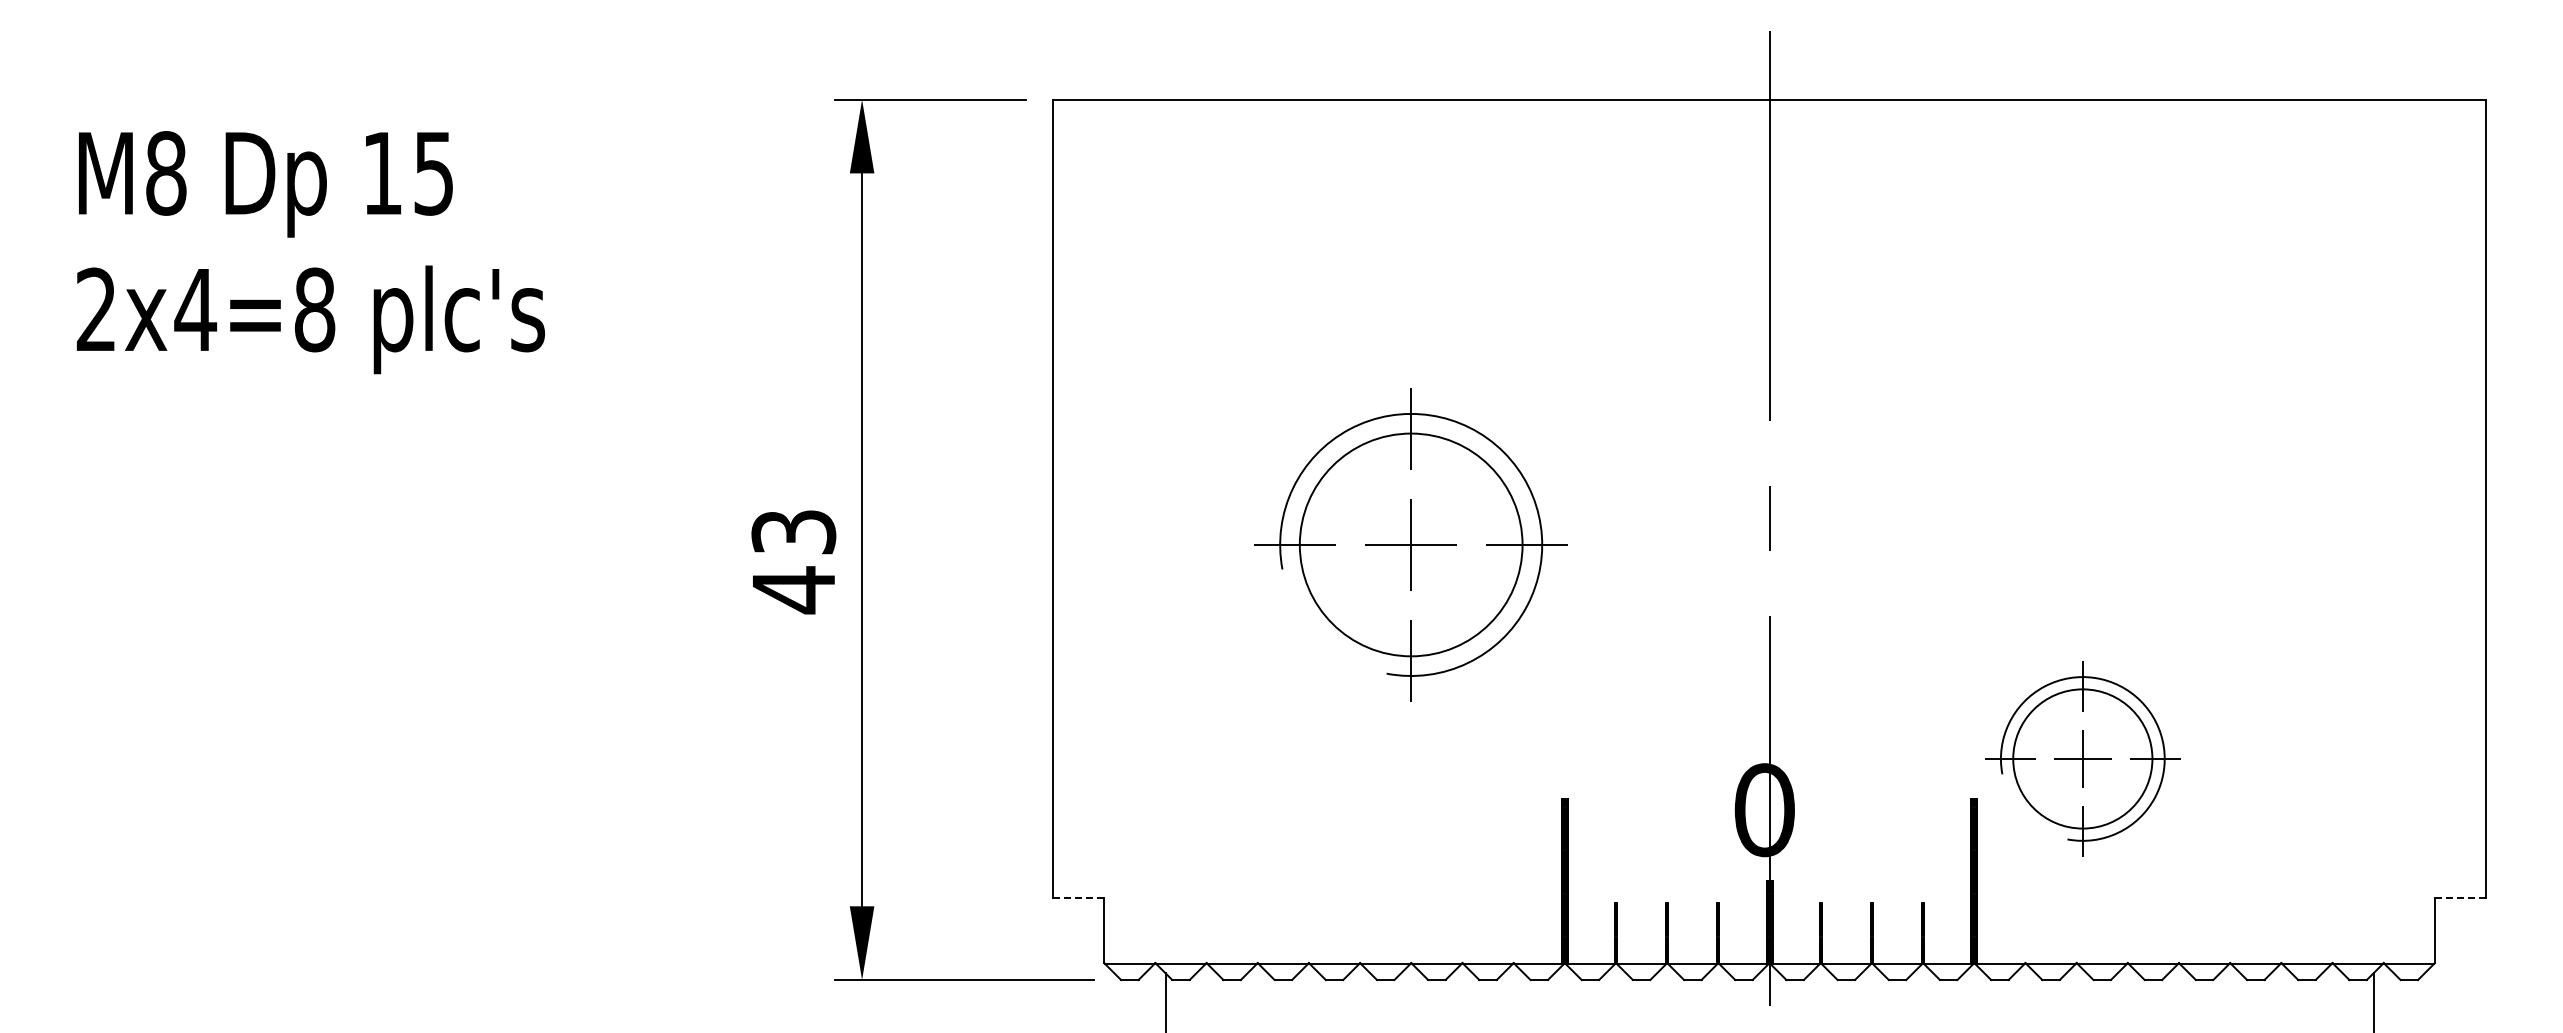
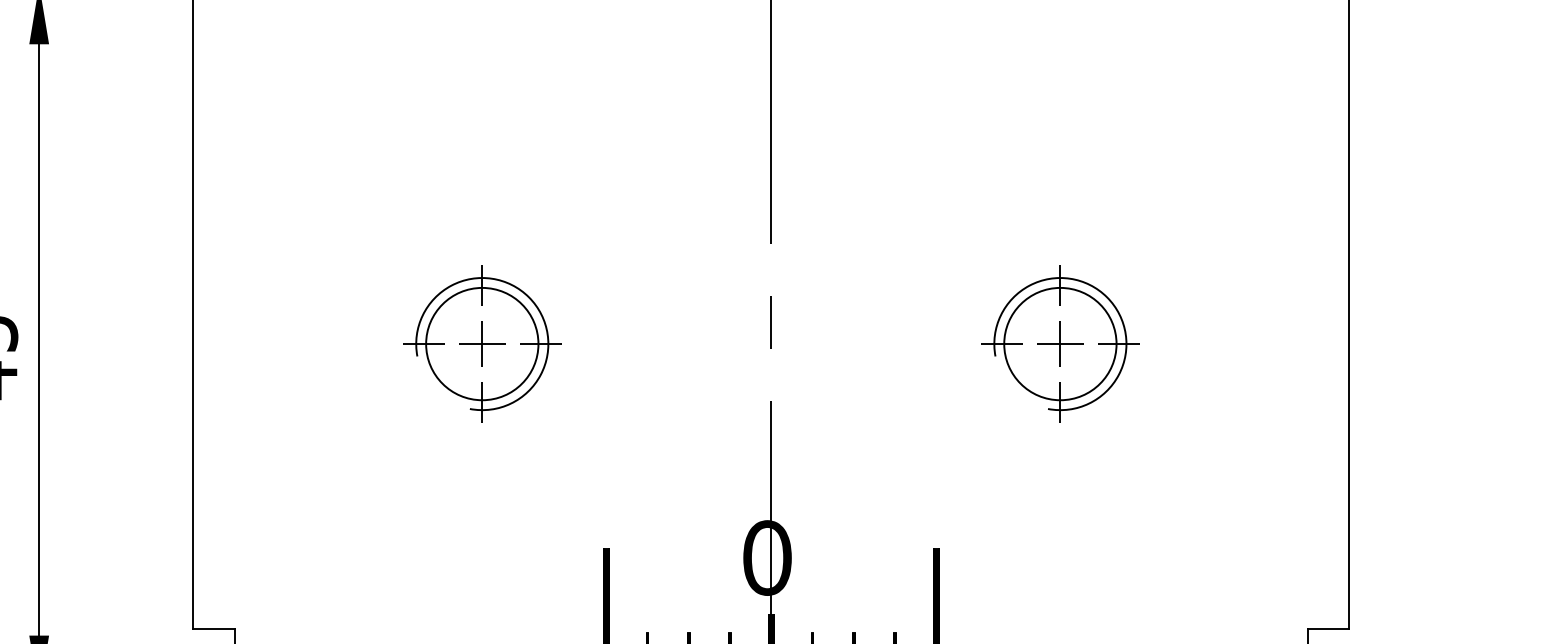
part: (1411, 544) -> (482, 343), size x0.62
part: (2082, 758) -> (1060, 343), moved
line: (1078, 898) -> (213, 629), dashed -> solid
line: (2460, 898) -> (1328, 629), dashed -> solid

